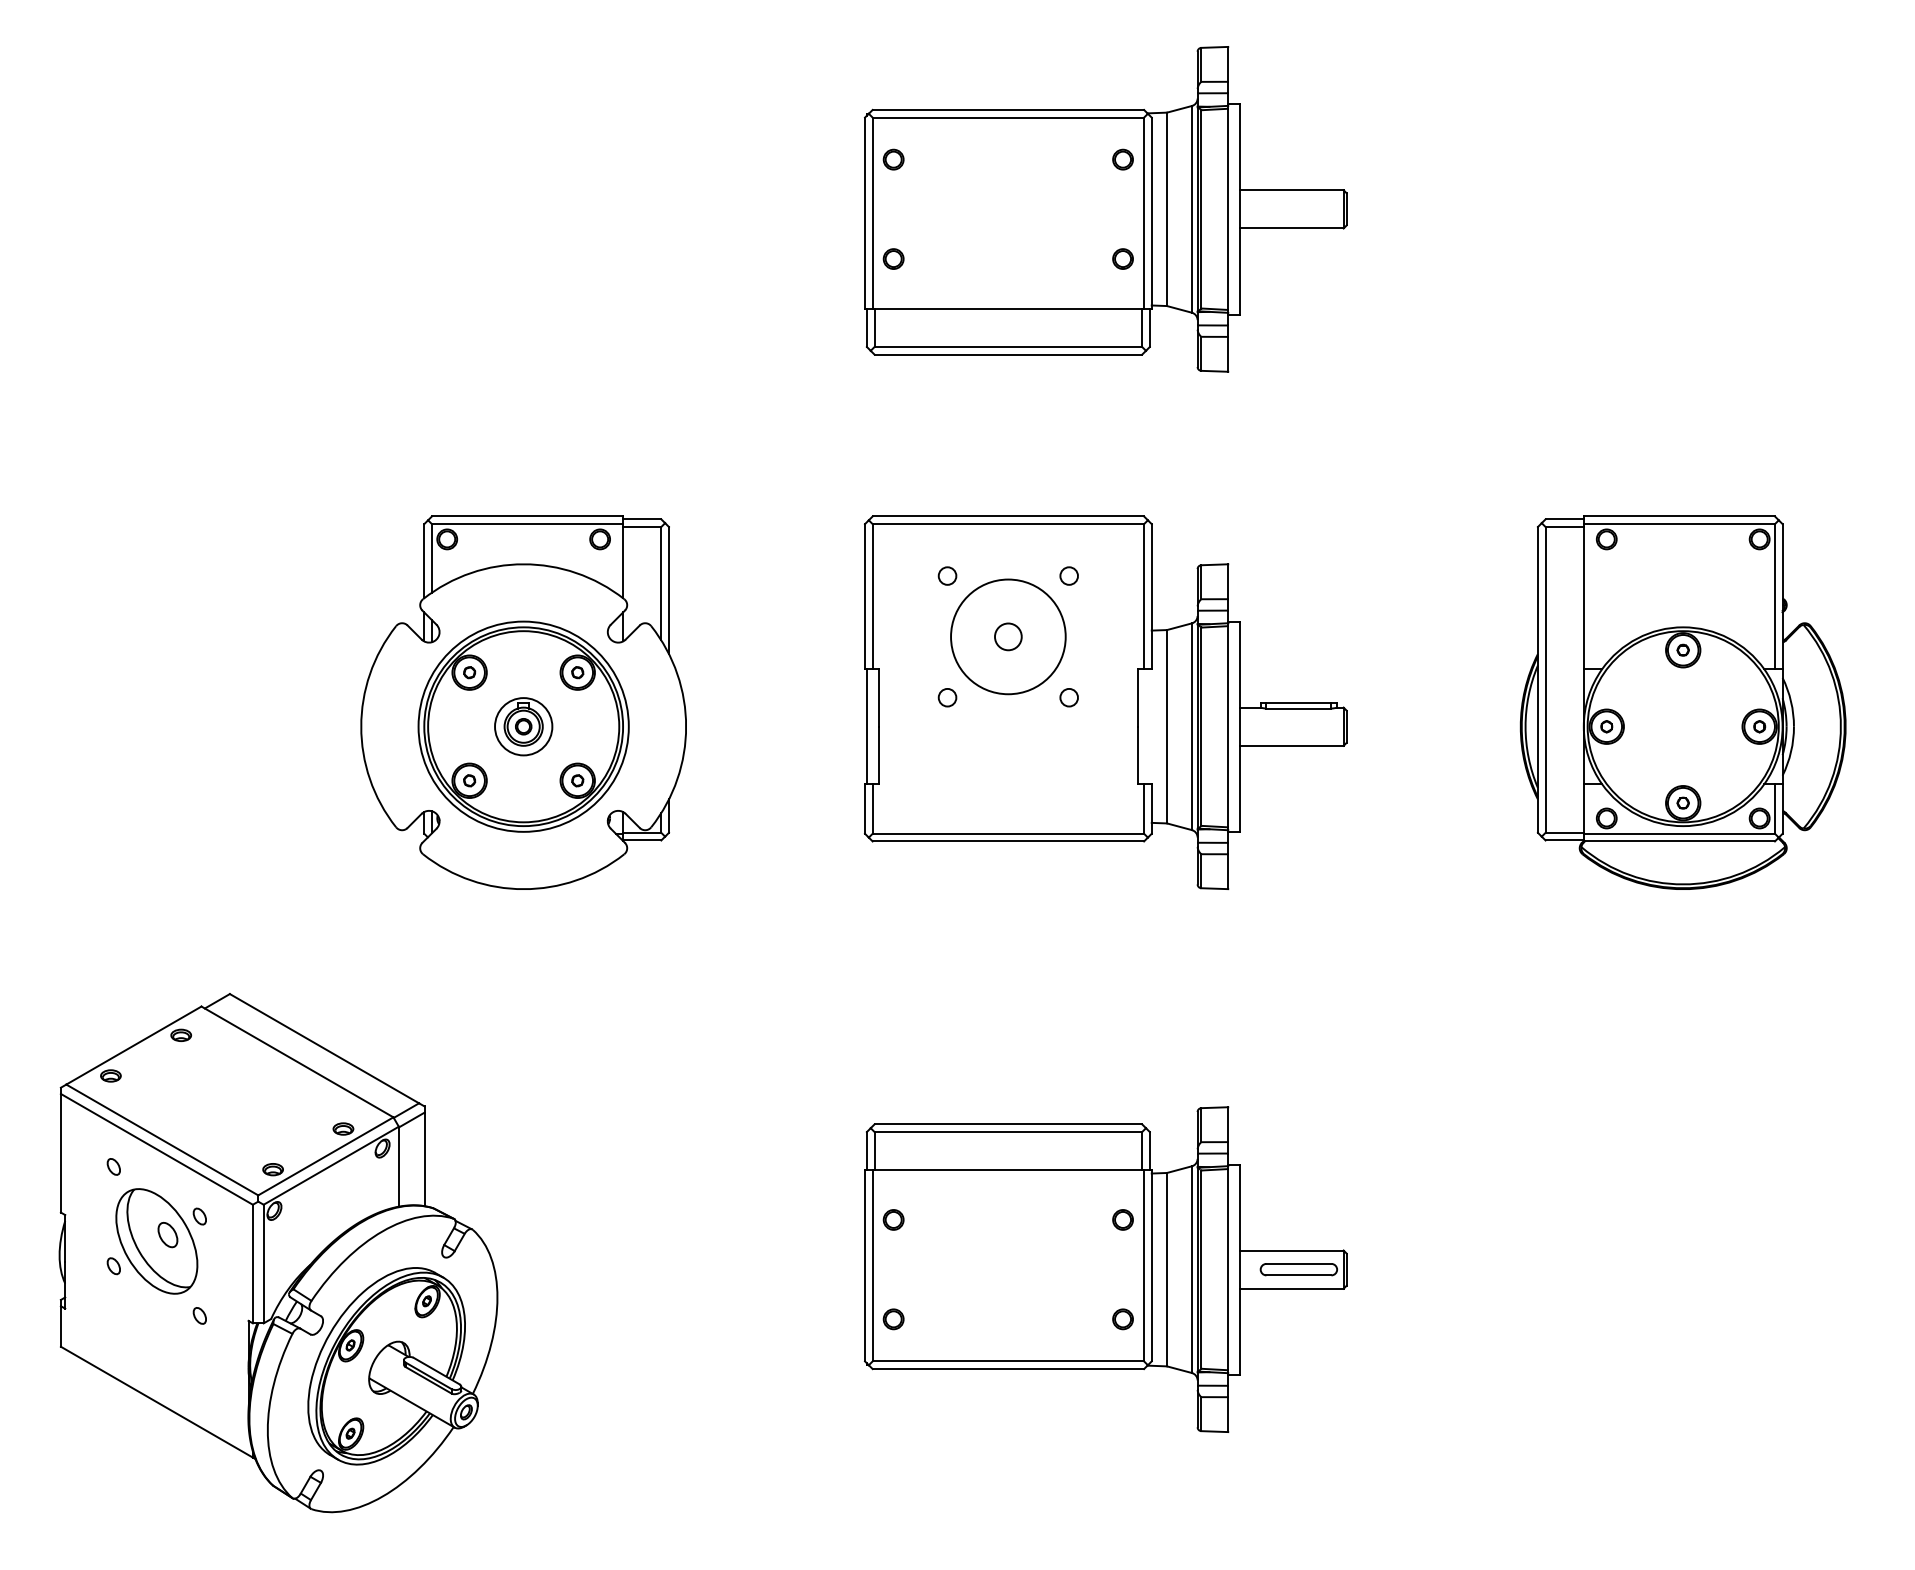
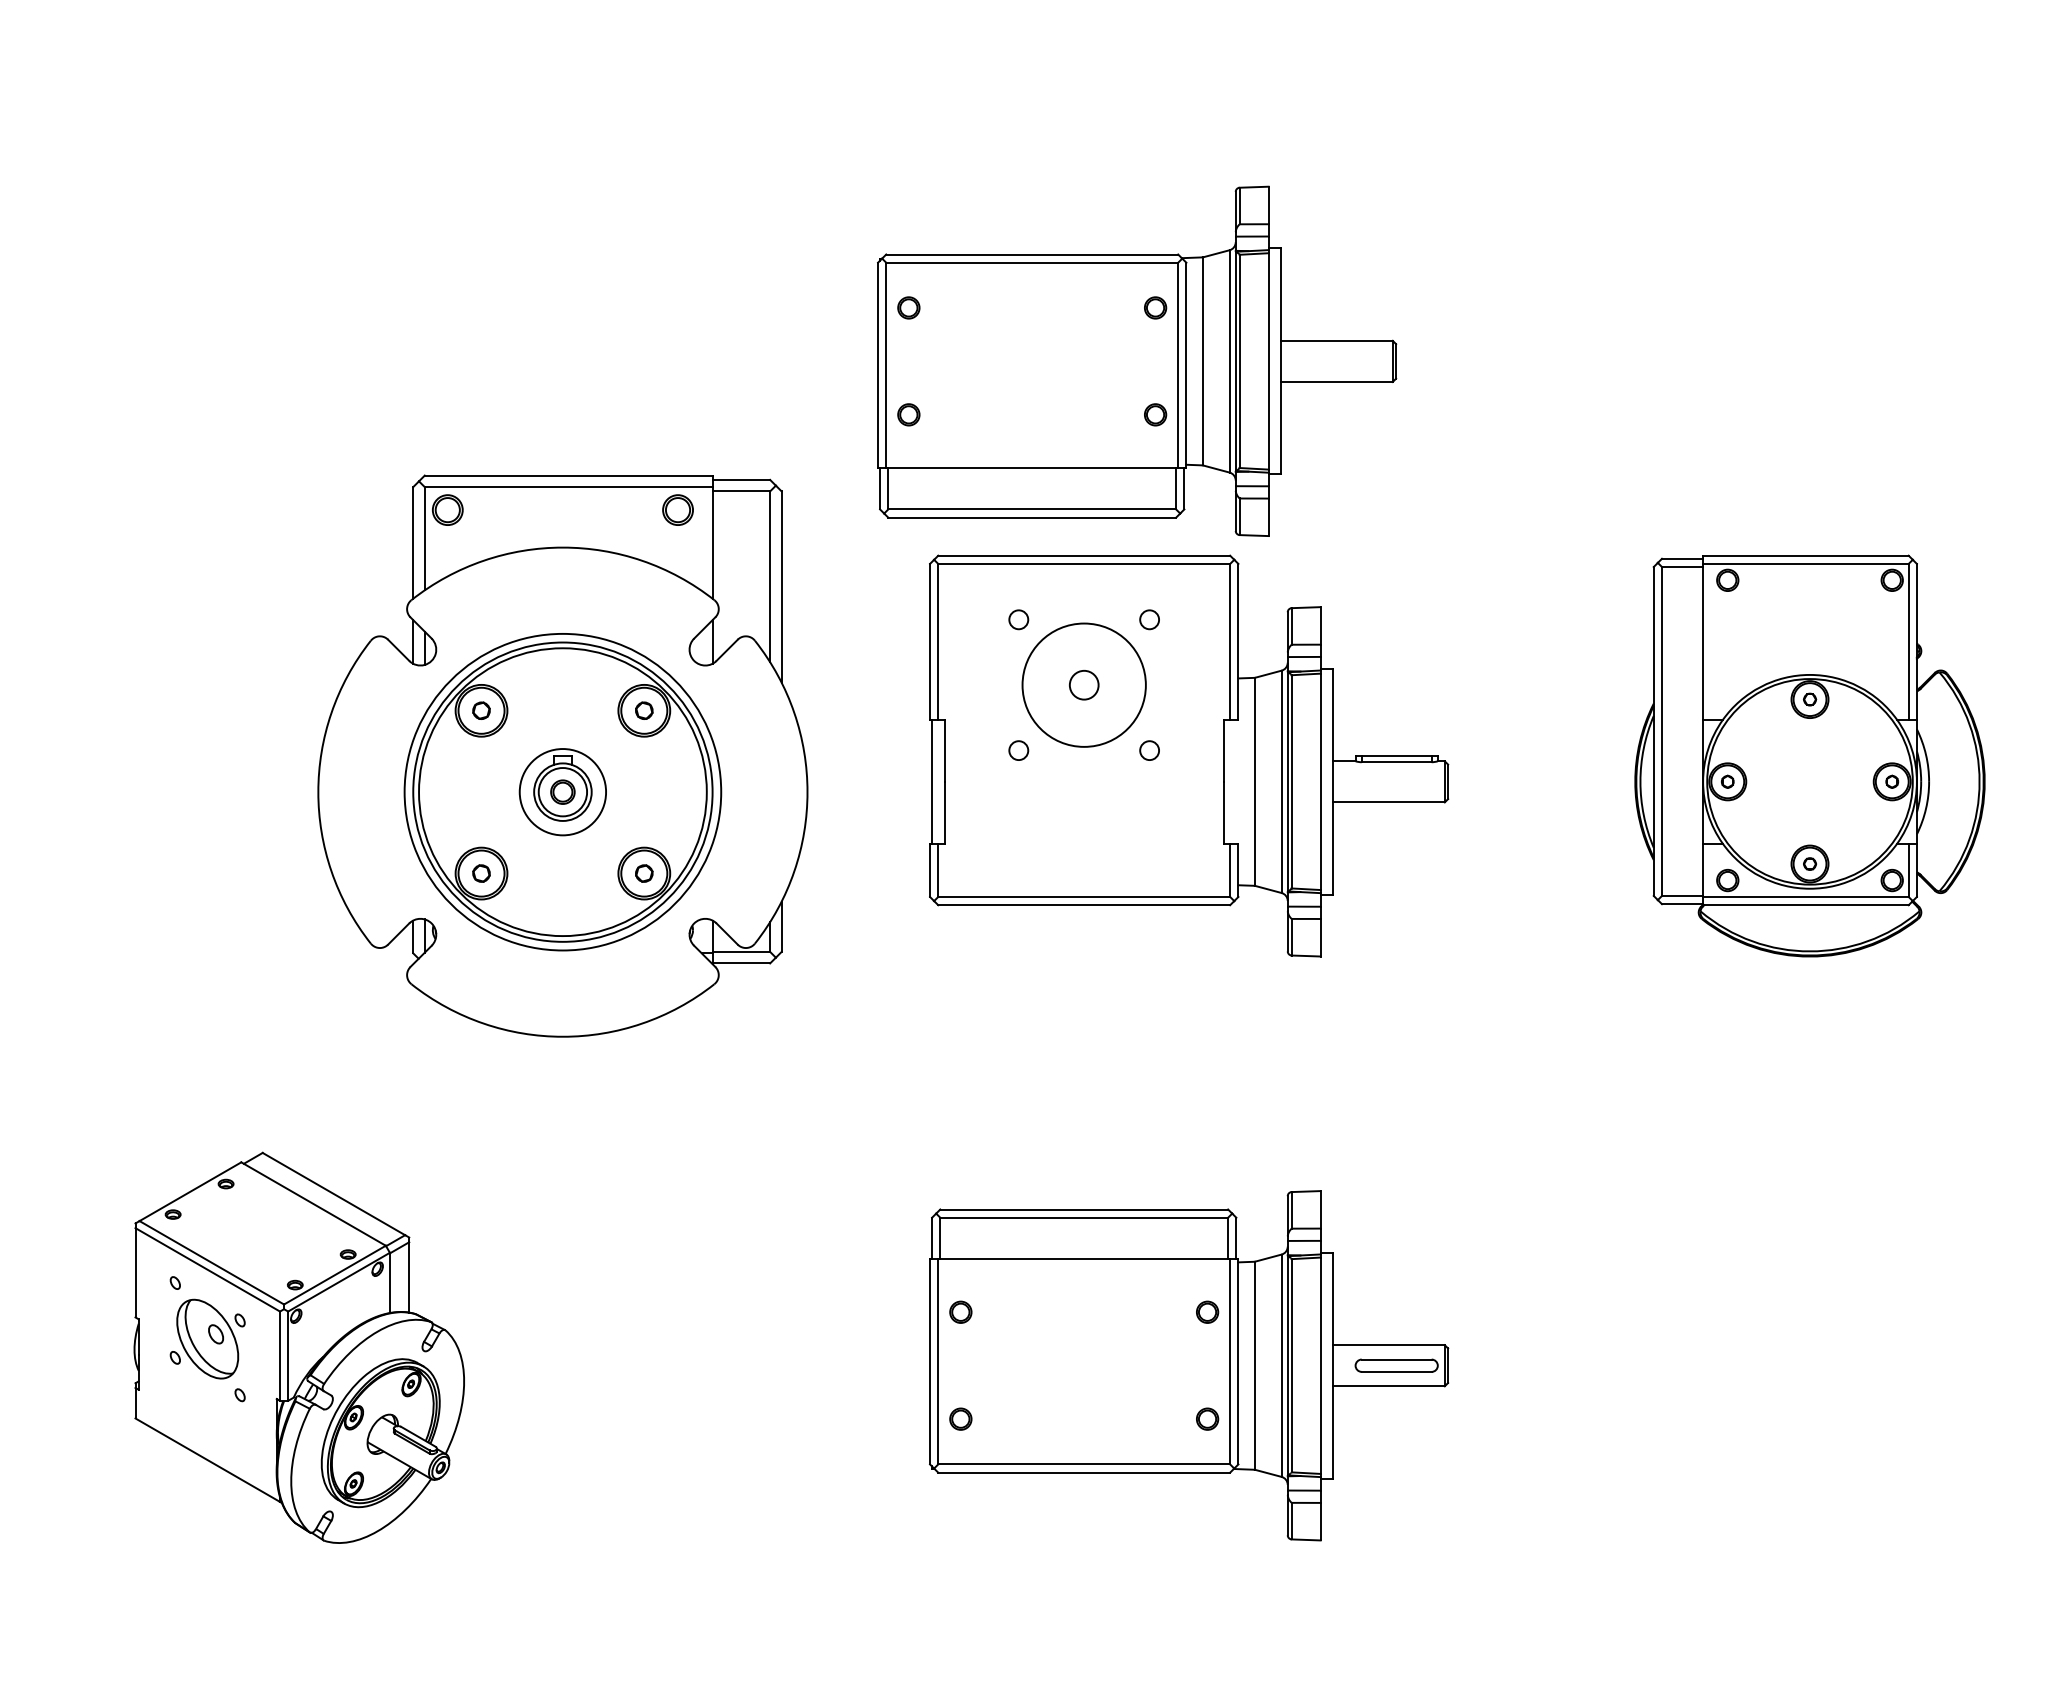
part: (1106, 208) -> (1137, 360), moved
part: (523, 702) -> (562, 755), size x1.4
part: (278, 1252) -> (299, 1347), size x0.7

